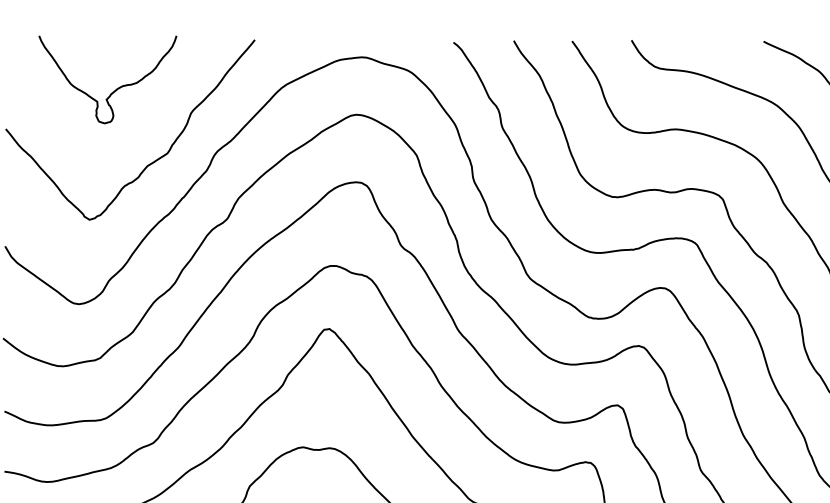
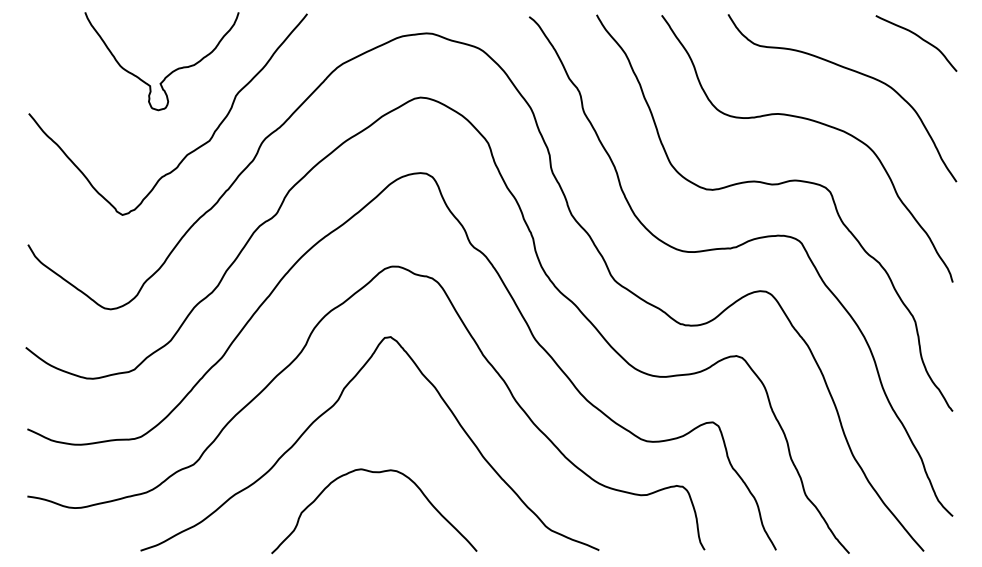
curve: (116, 88) -> (171, 71), moved

